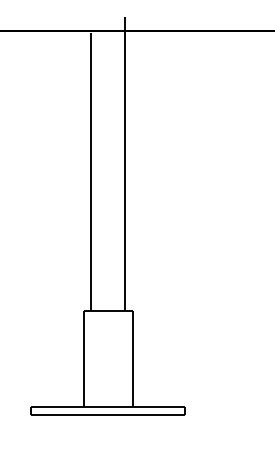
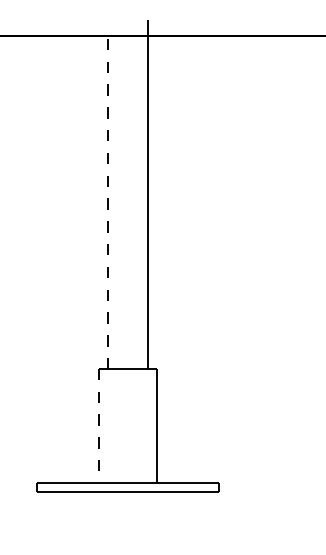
line: (91, 171) -> (108, 203), solid -> dashed
line: (83, 358) -> (98, 425), solid -> dashed

